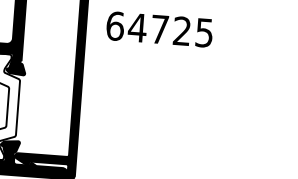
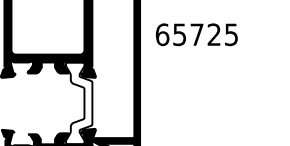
text: (137, 27) -> (179, 34), 64725 -> 65725

